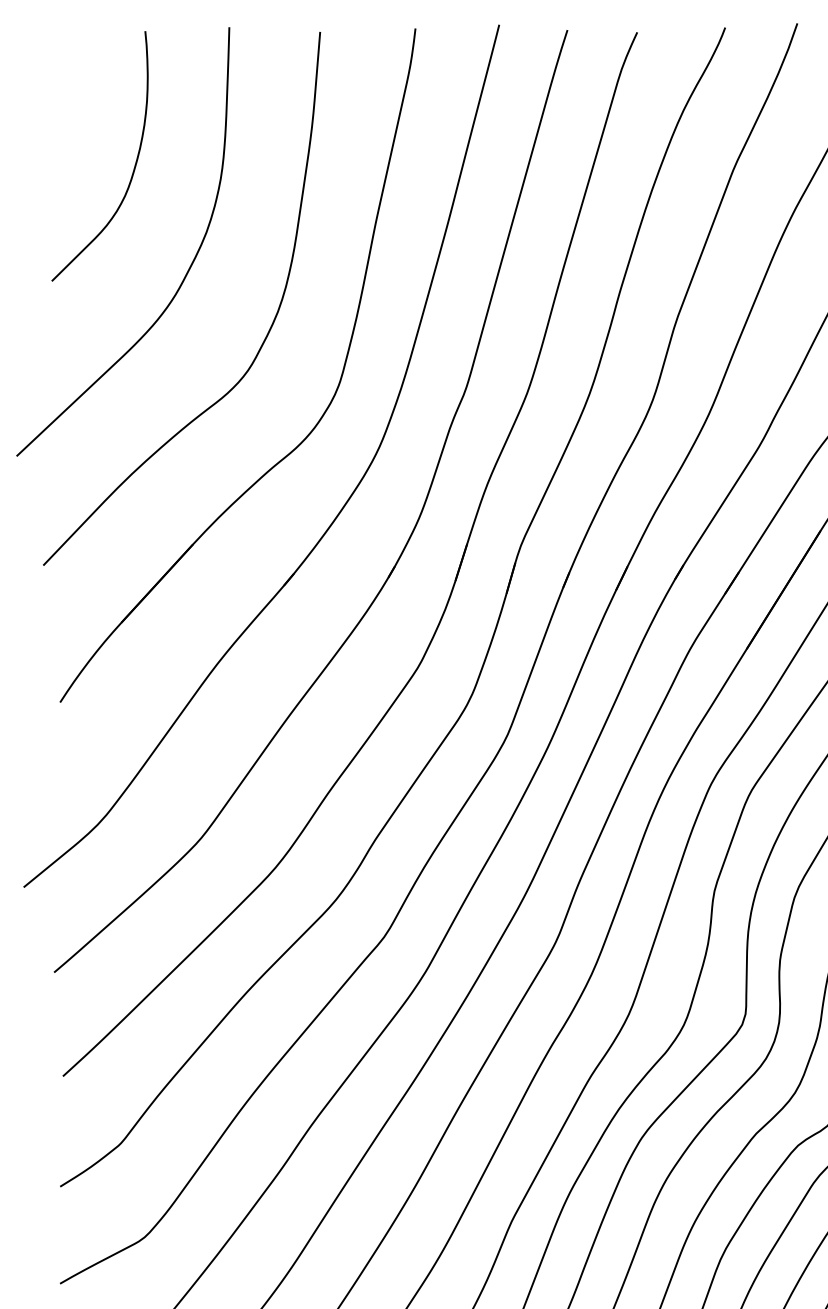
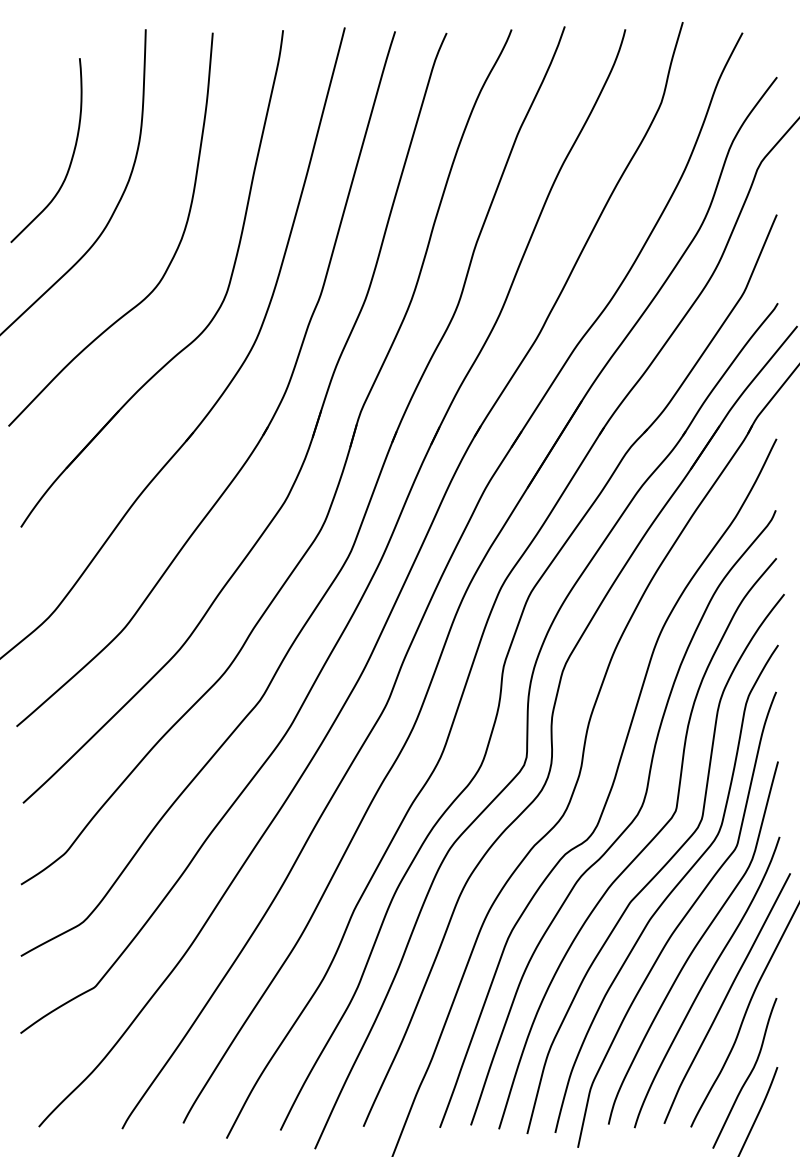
curve: (134, 164) -> (71, 156), moved

